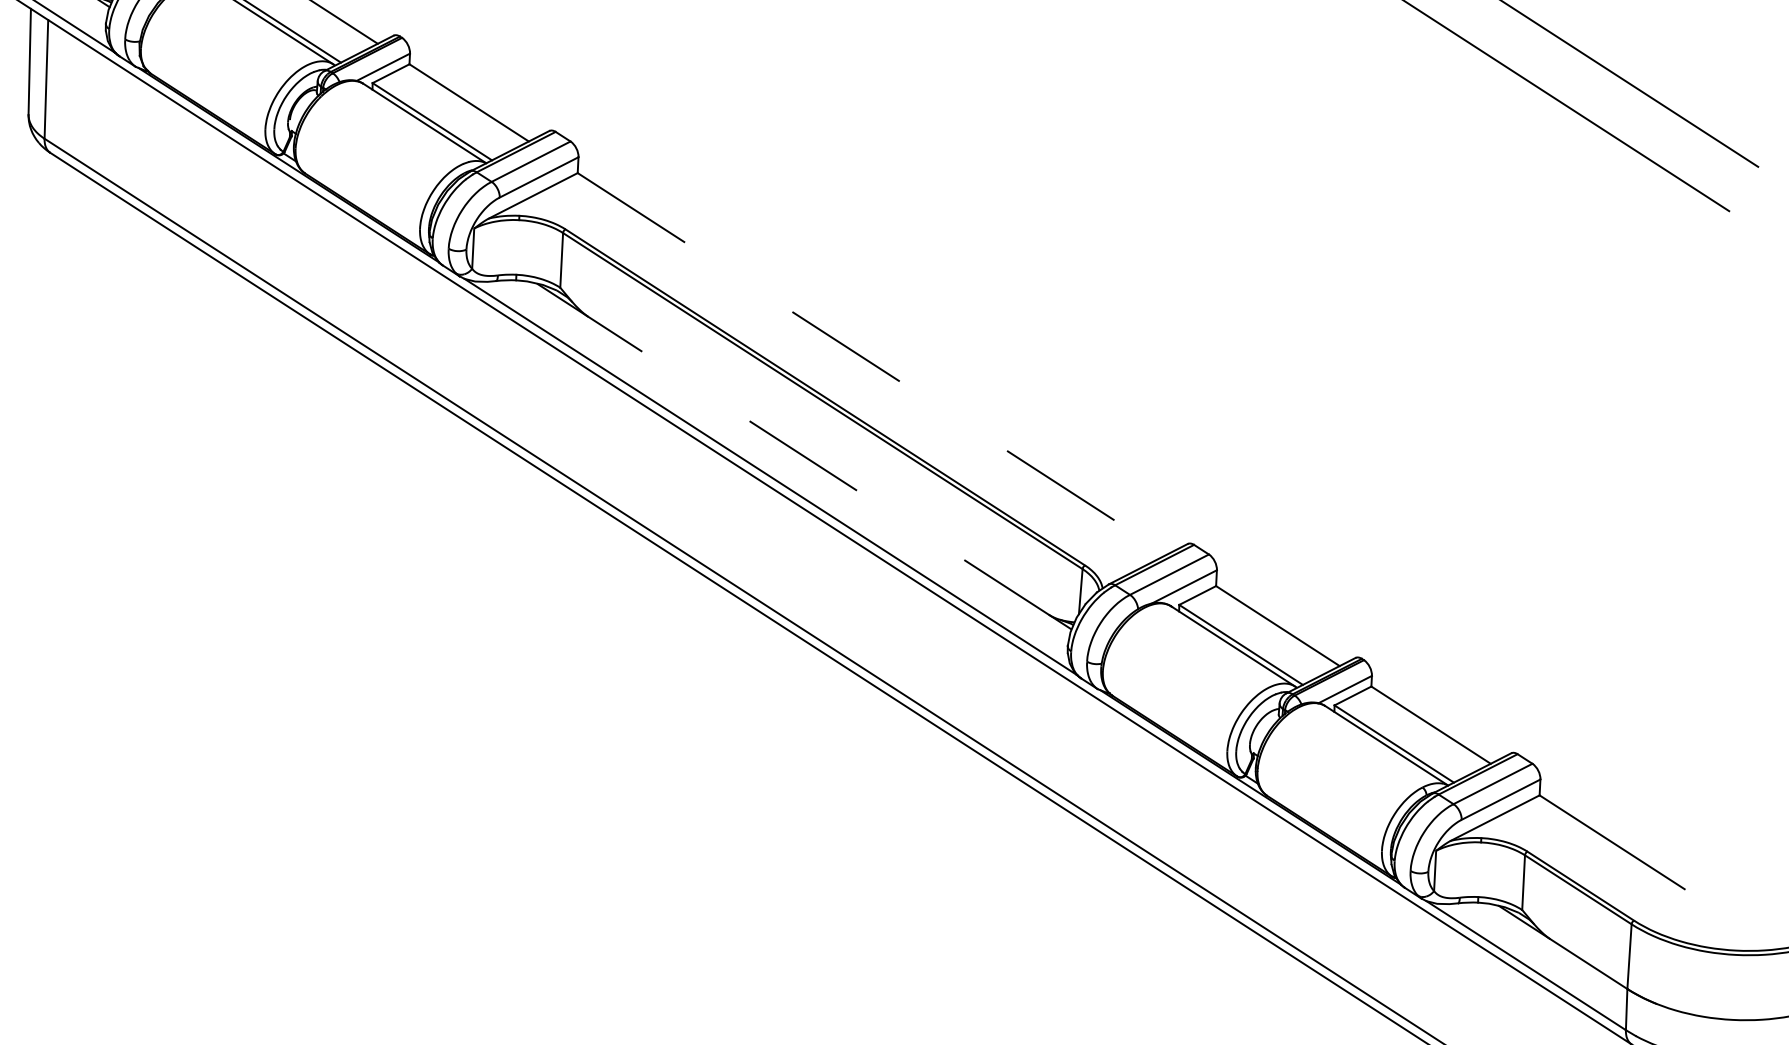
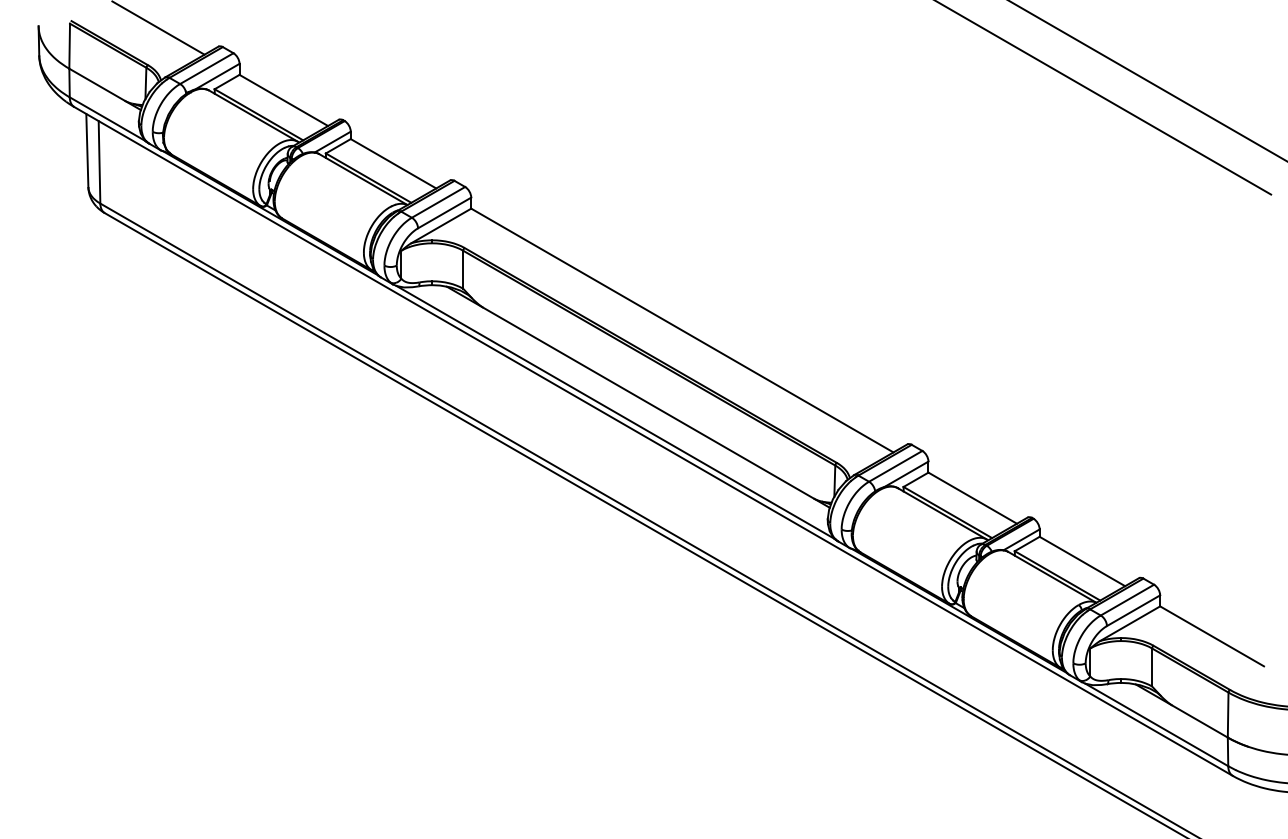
line: (872, 363) -> (682, 330), dashed -> solid
line: (803, 456) -> (637, 397), dashed -> solid

